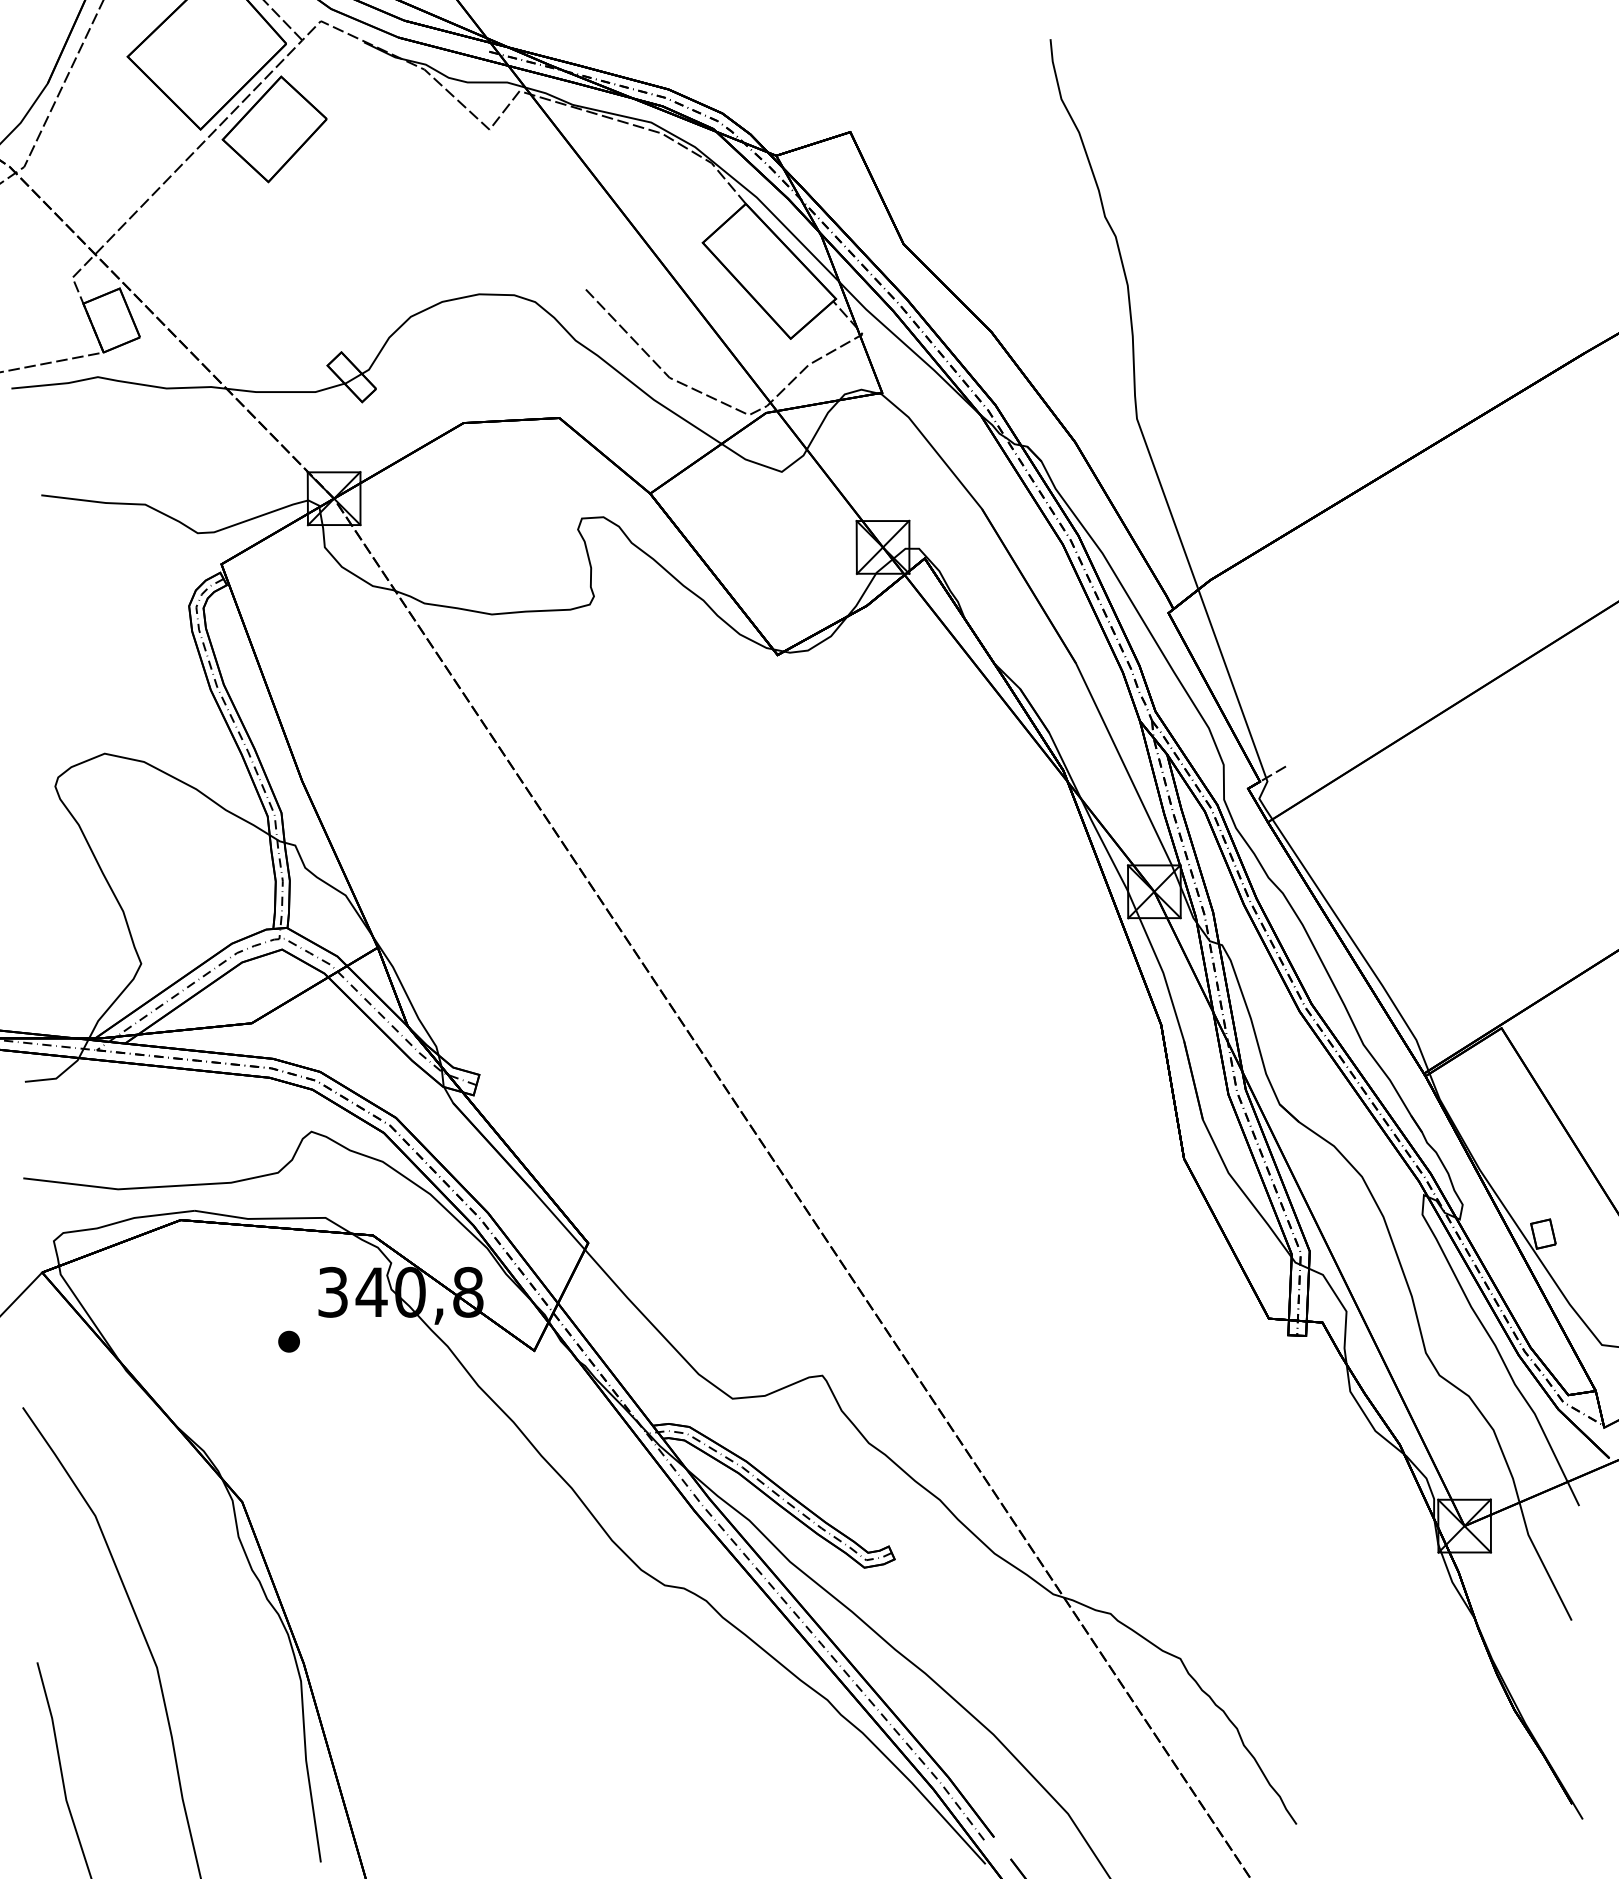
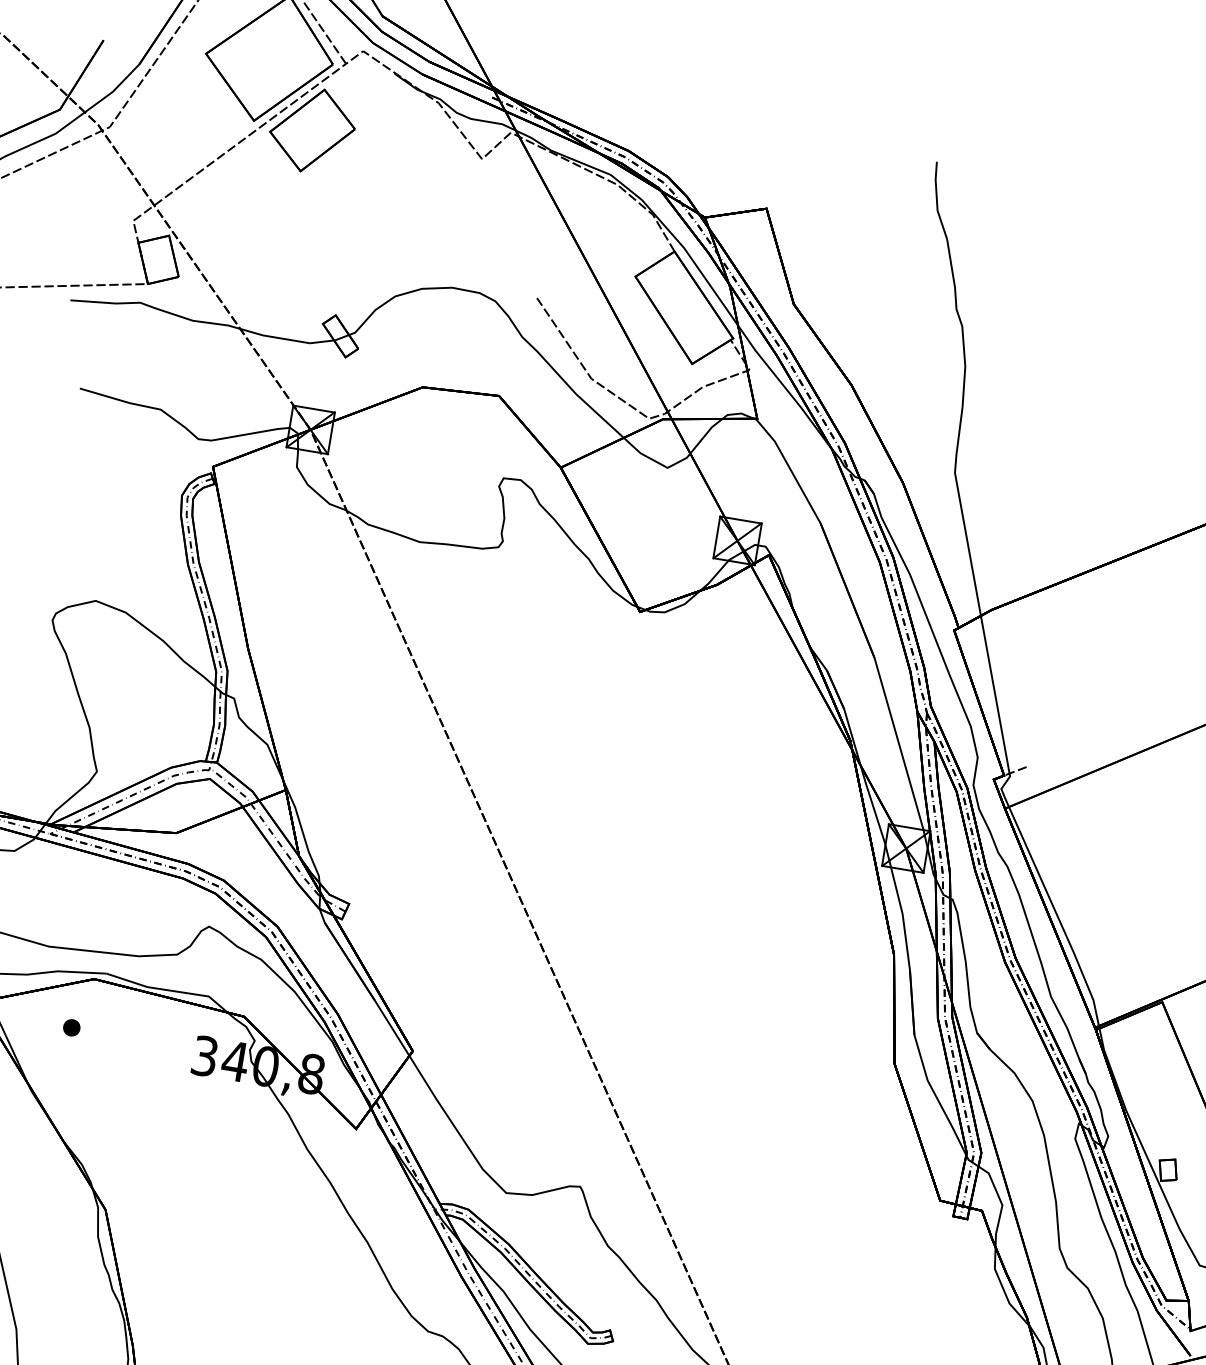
part: (288, 1341) -> (71, 1027), moved

